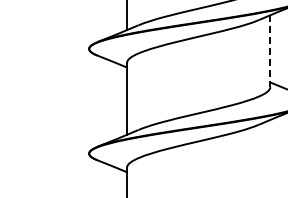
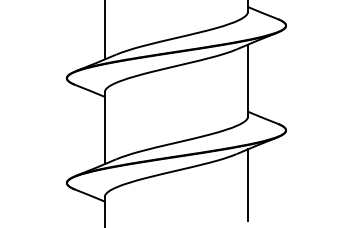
line: (270, 51) -> (248, 80), dashed -> solid
line: (270, 156) -> (248, 185), added

